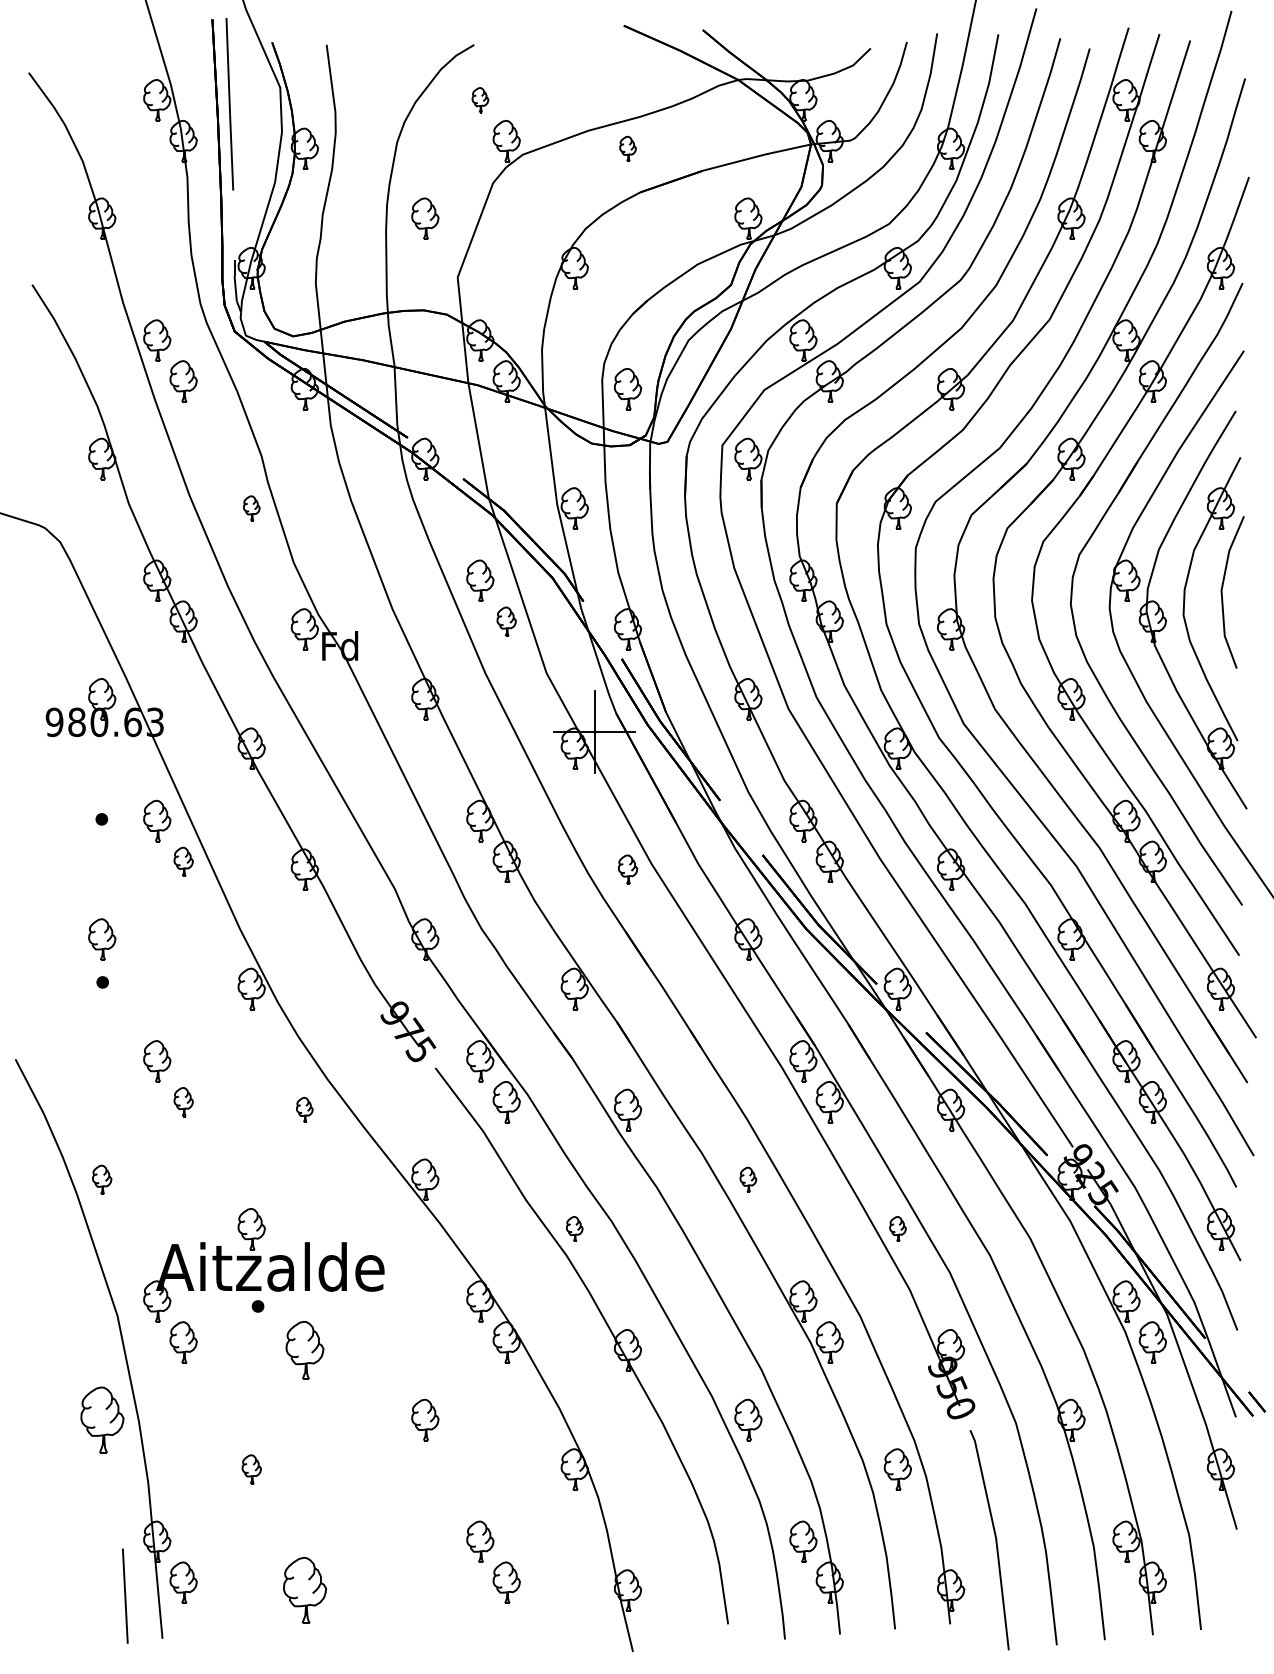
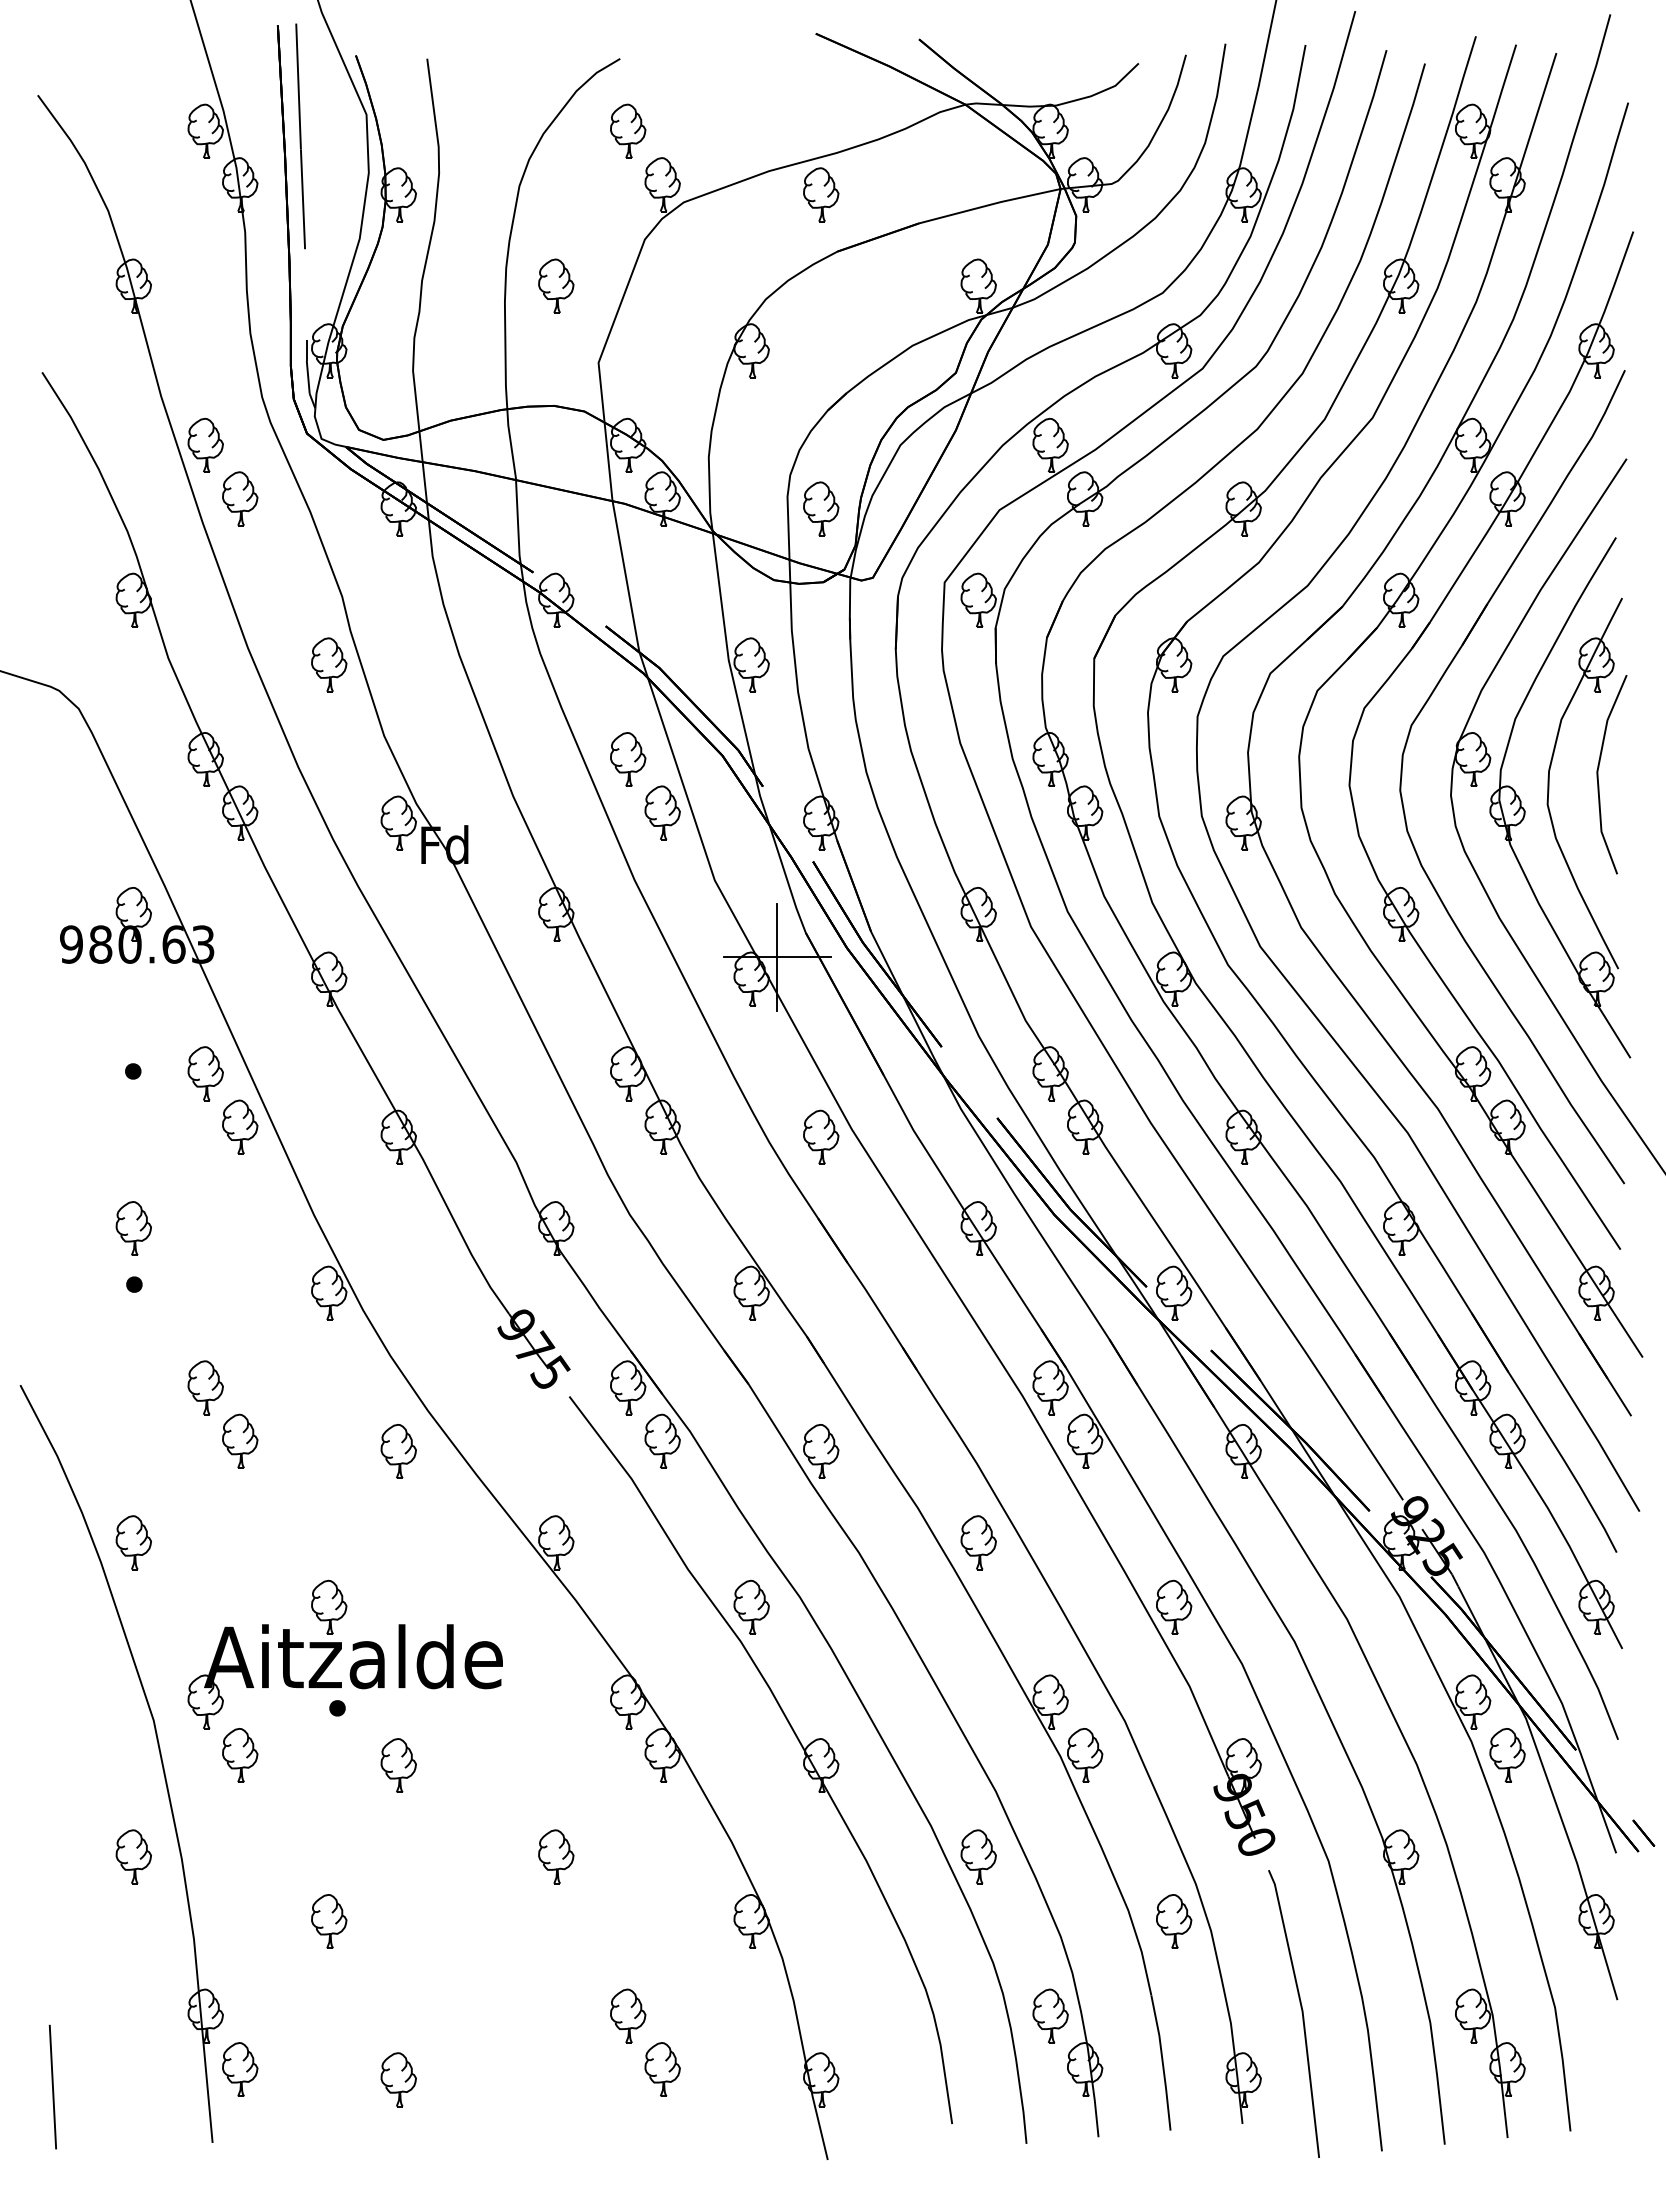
part: (480, 99) -> (628, 130), size x1.67
part: (628, 148) -> (821, 194), size x1.67
part: (251, 508) -> (329, 664), size x1.67
part: (506, 621) -> (662, 812), size x1.43
part: (183, 861) -> (240, 1126), size x1.43
part: (628, 869) -> (821, 1136), size x1.43
part: (183, 1101) -> (240, 1440), size x1.43
part: (304, 1110) -> (398, 1451), size x1.67
part: (102, 1179) -> (133, 1542), size x1.43
part: (748, 1179) -> (978, 1542), size x1.67
part: (574, 1228) -> (751, 1606), size x1.67
part: (898, 1228) -> (1174, 1606), size x1.67
part: (304, 1350) -> (398, 1765), size x0.71
part: (102, 1419) -> (133, 1856), size x0.62
part: (251, 1469) -> (329, 1921), size x1.43
part: (304, 1590) -> (398, 2079), size x0.62
line: (124, 1595) -> (52, 2086), moved

